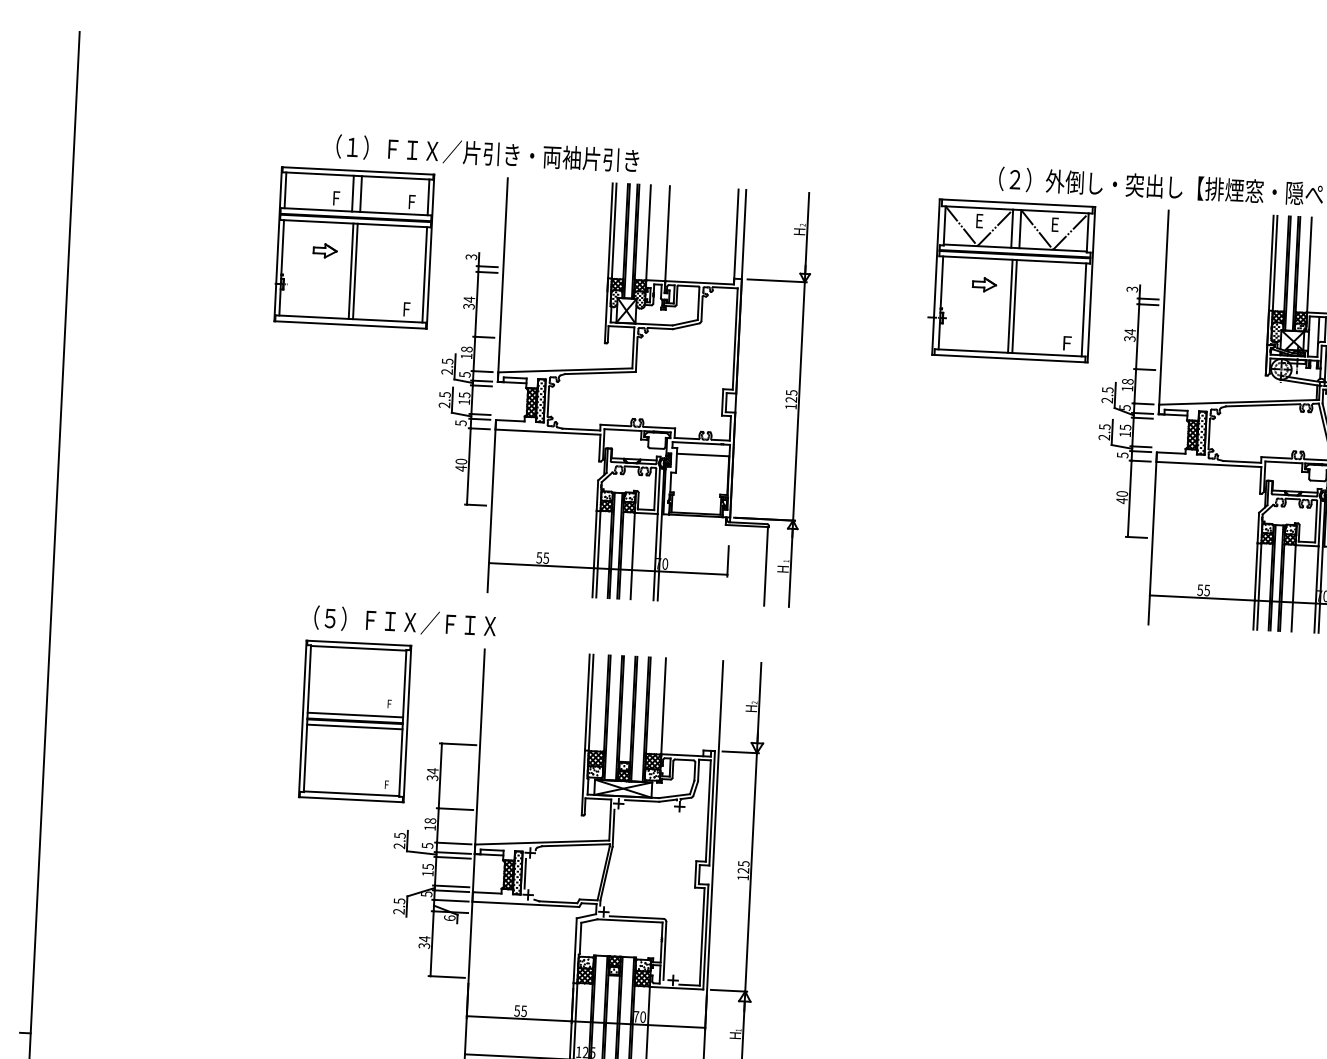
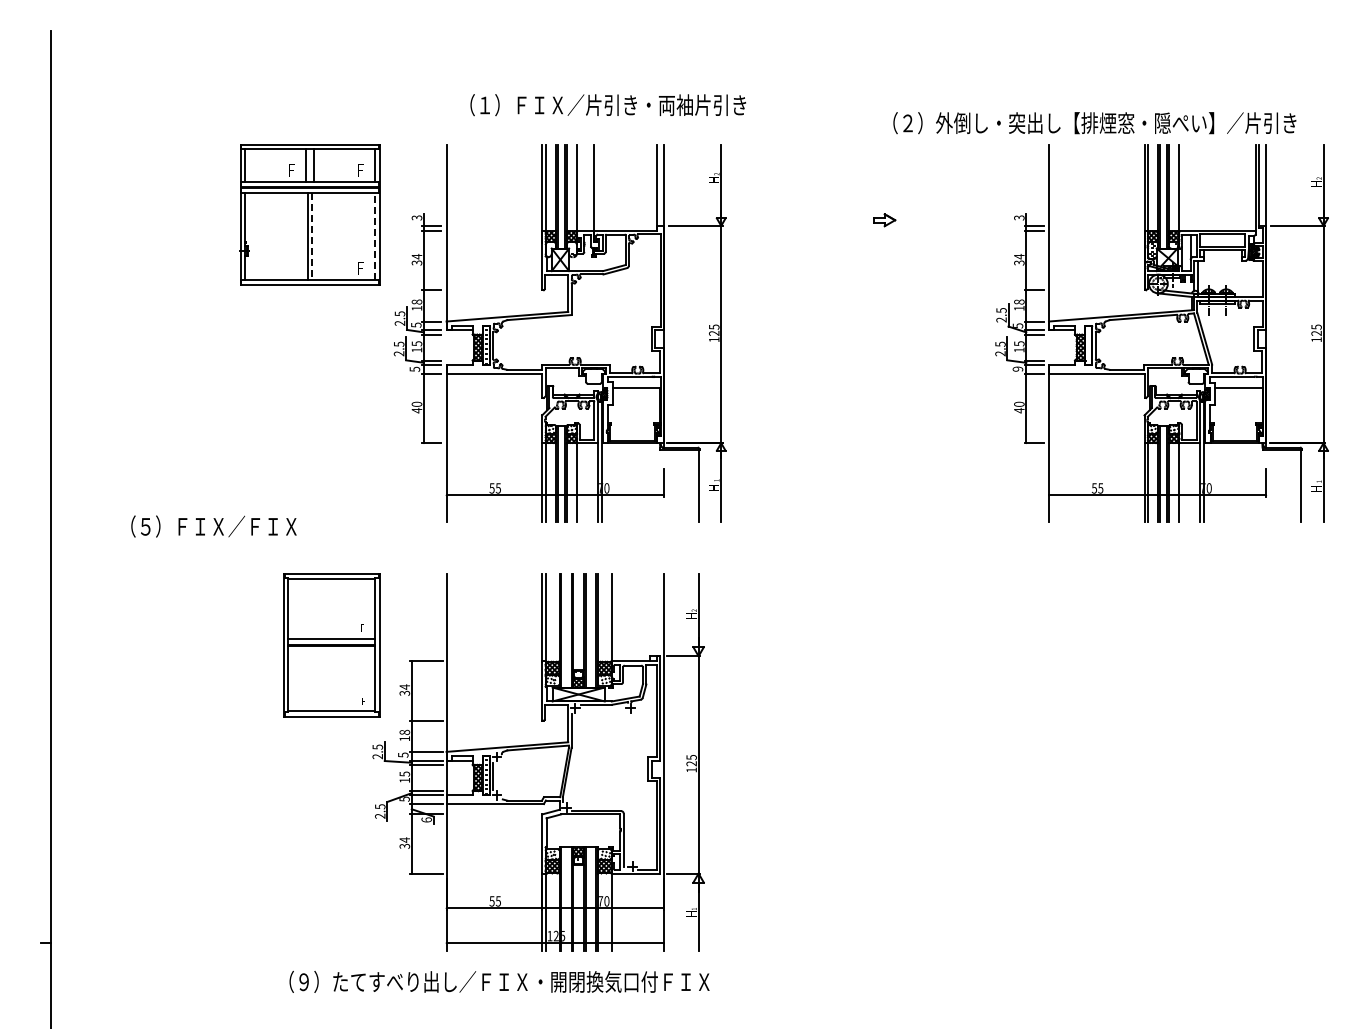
text: (486, 154) -> (607, 105), moved
part: (324, 250) -> (283, 218), removed
line: (355, 271) -> (312, 236), solid -> dashed
line: (424, 274) -> (375, 235), solid -> dashed
part: (1010, 280) -> (908, 215), removed
text: (1122, 454) -> (1017, 368), 5 -> 9
text: (404, 621) -> (213, 526), moved
line: (354, 727) -> (331, 650), removed

